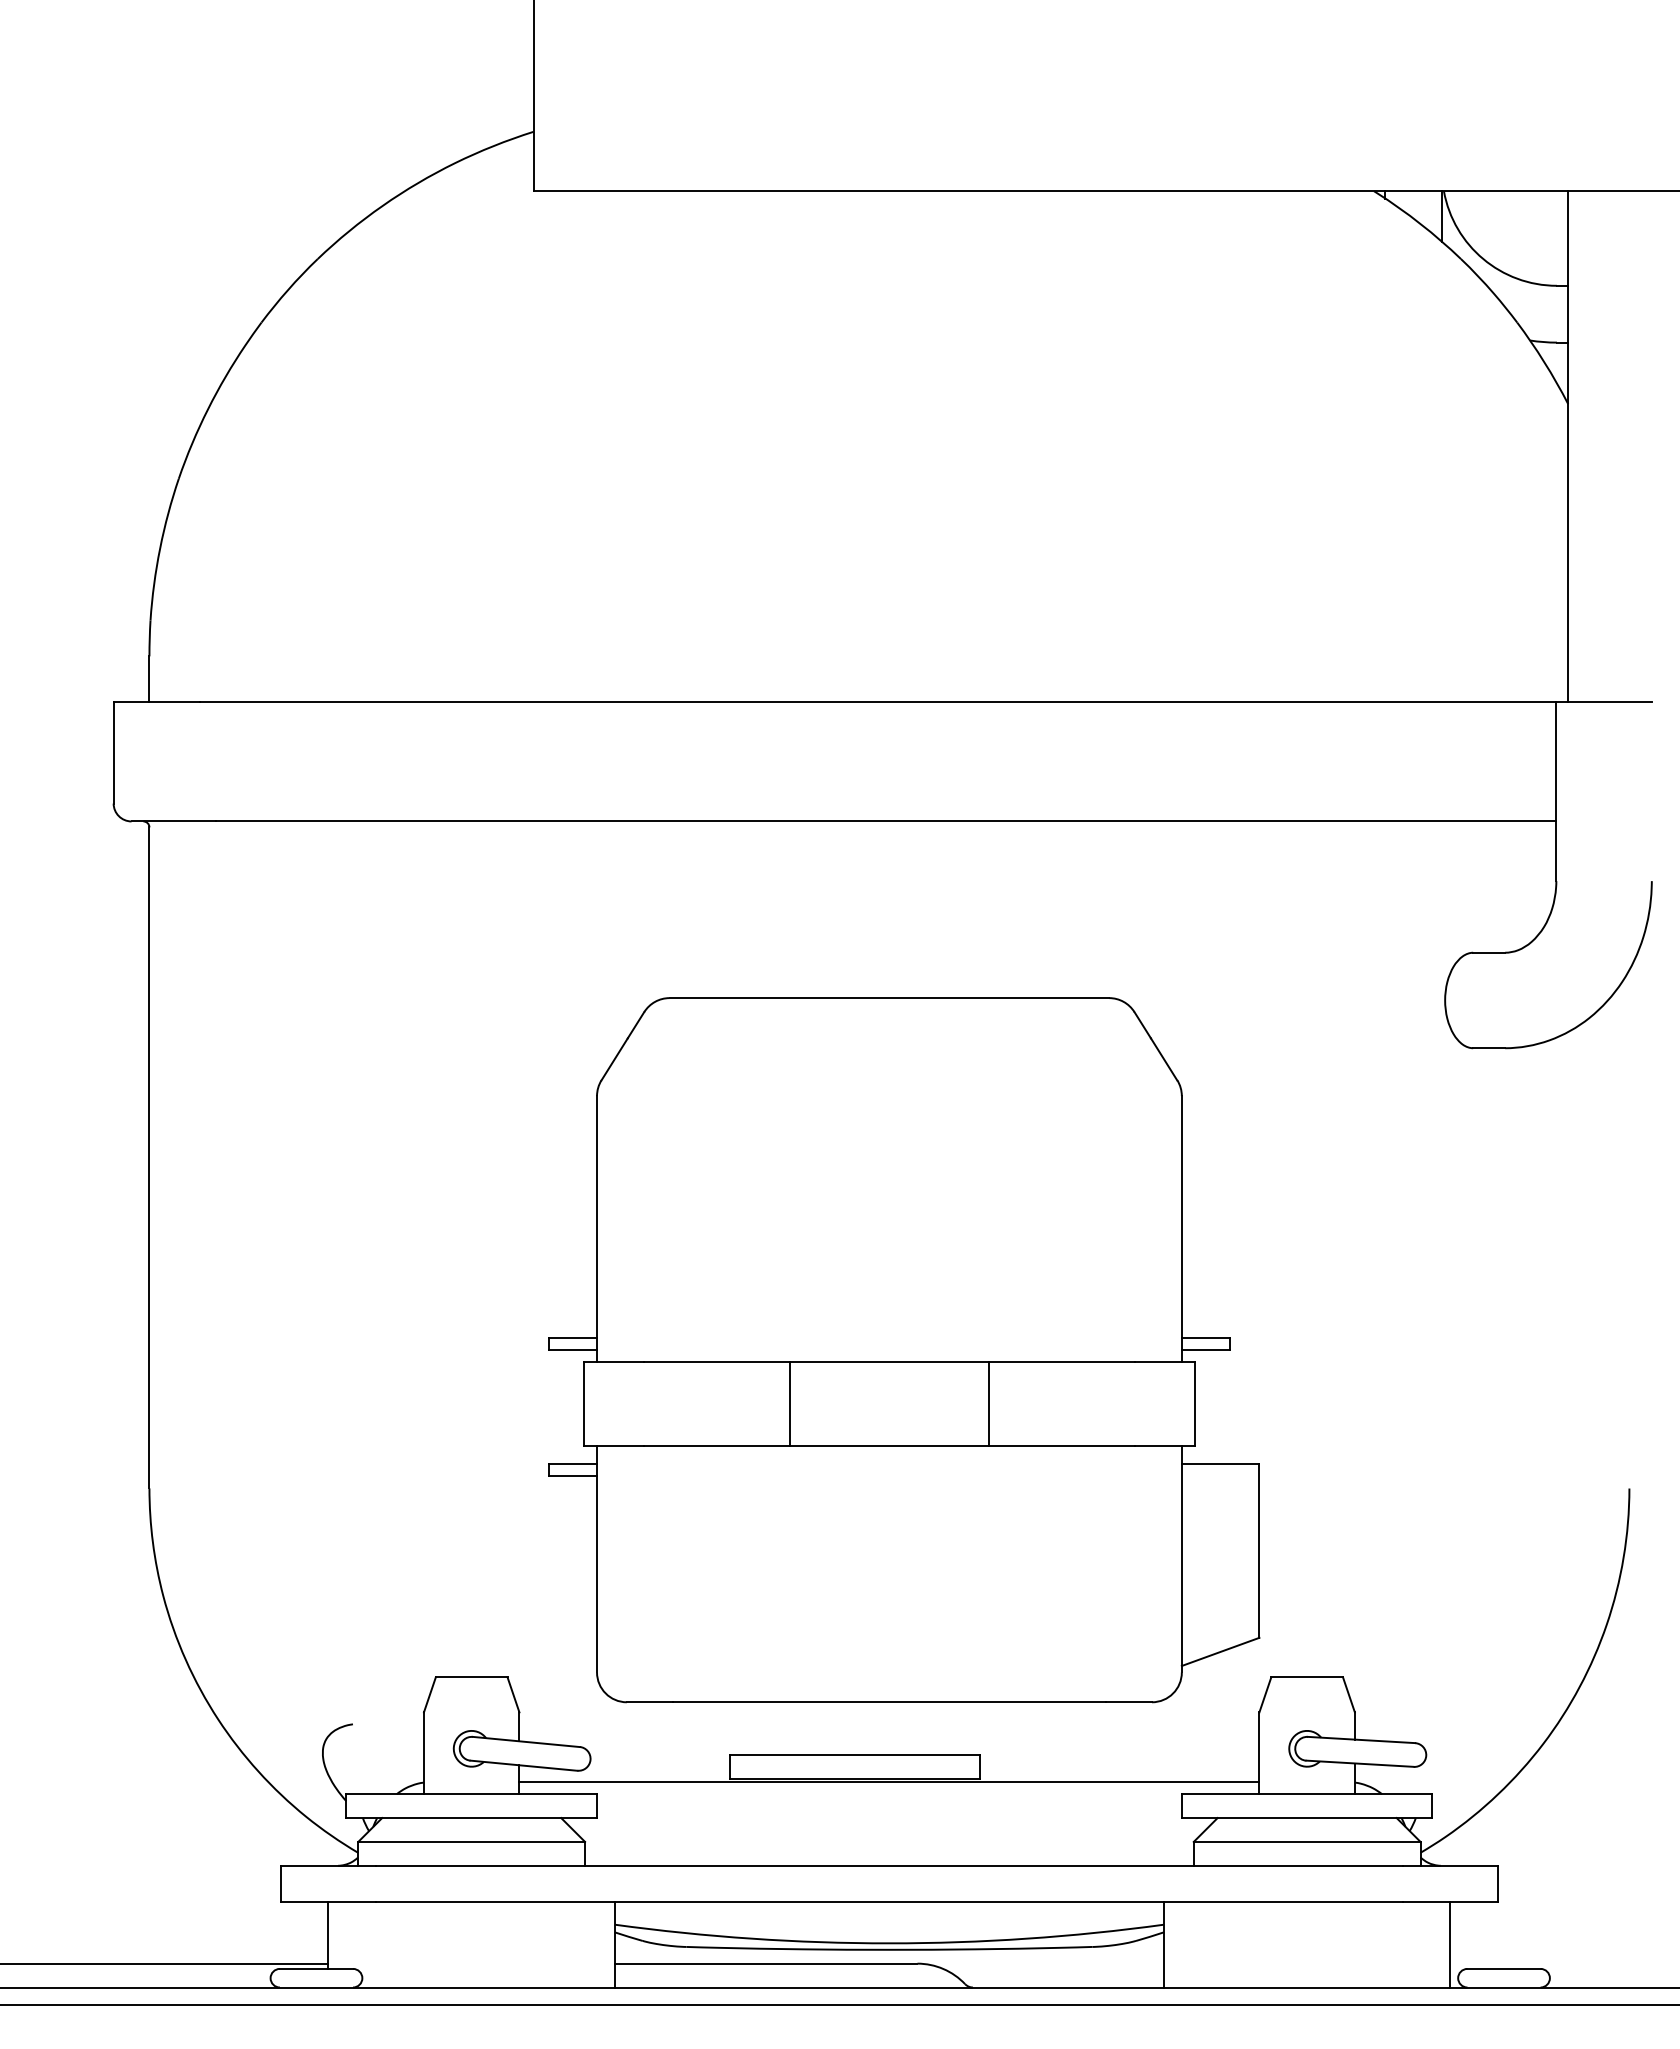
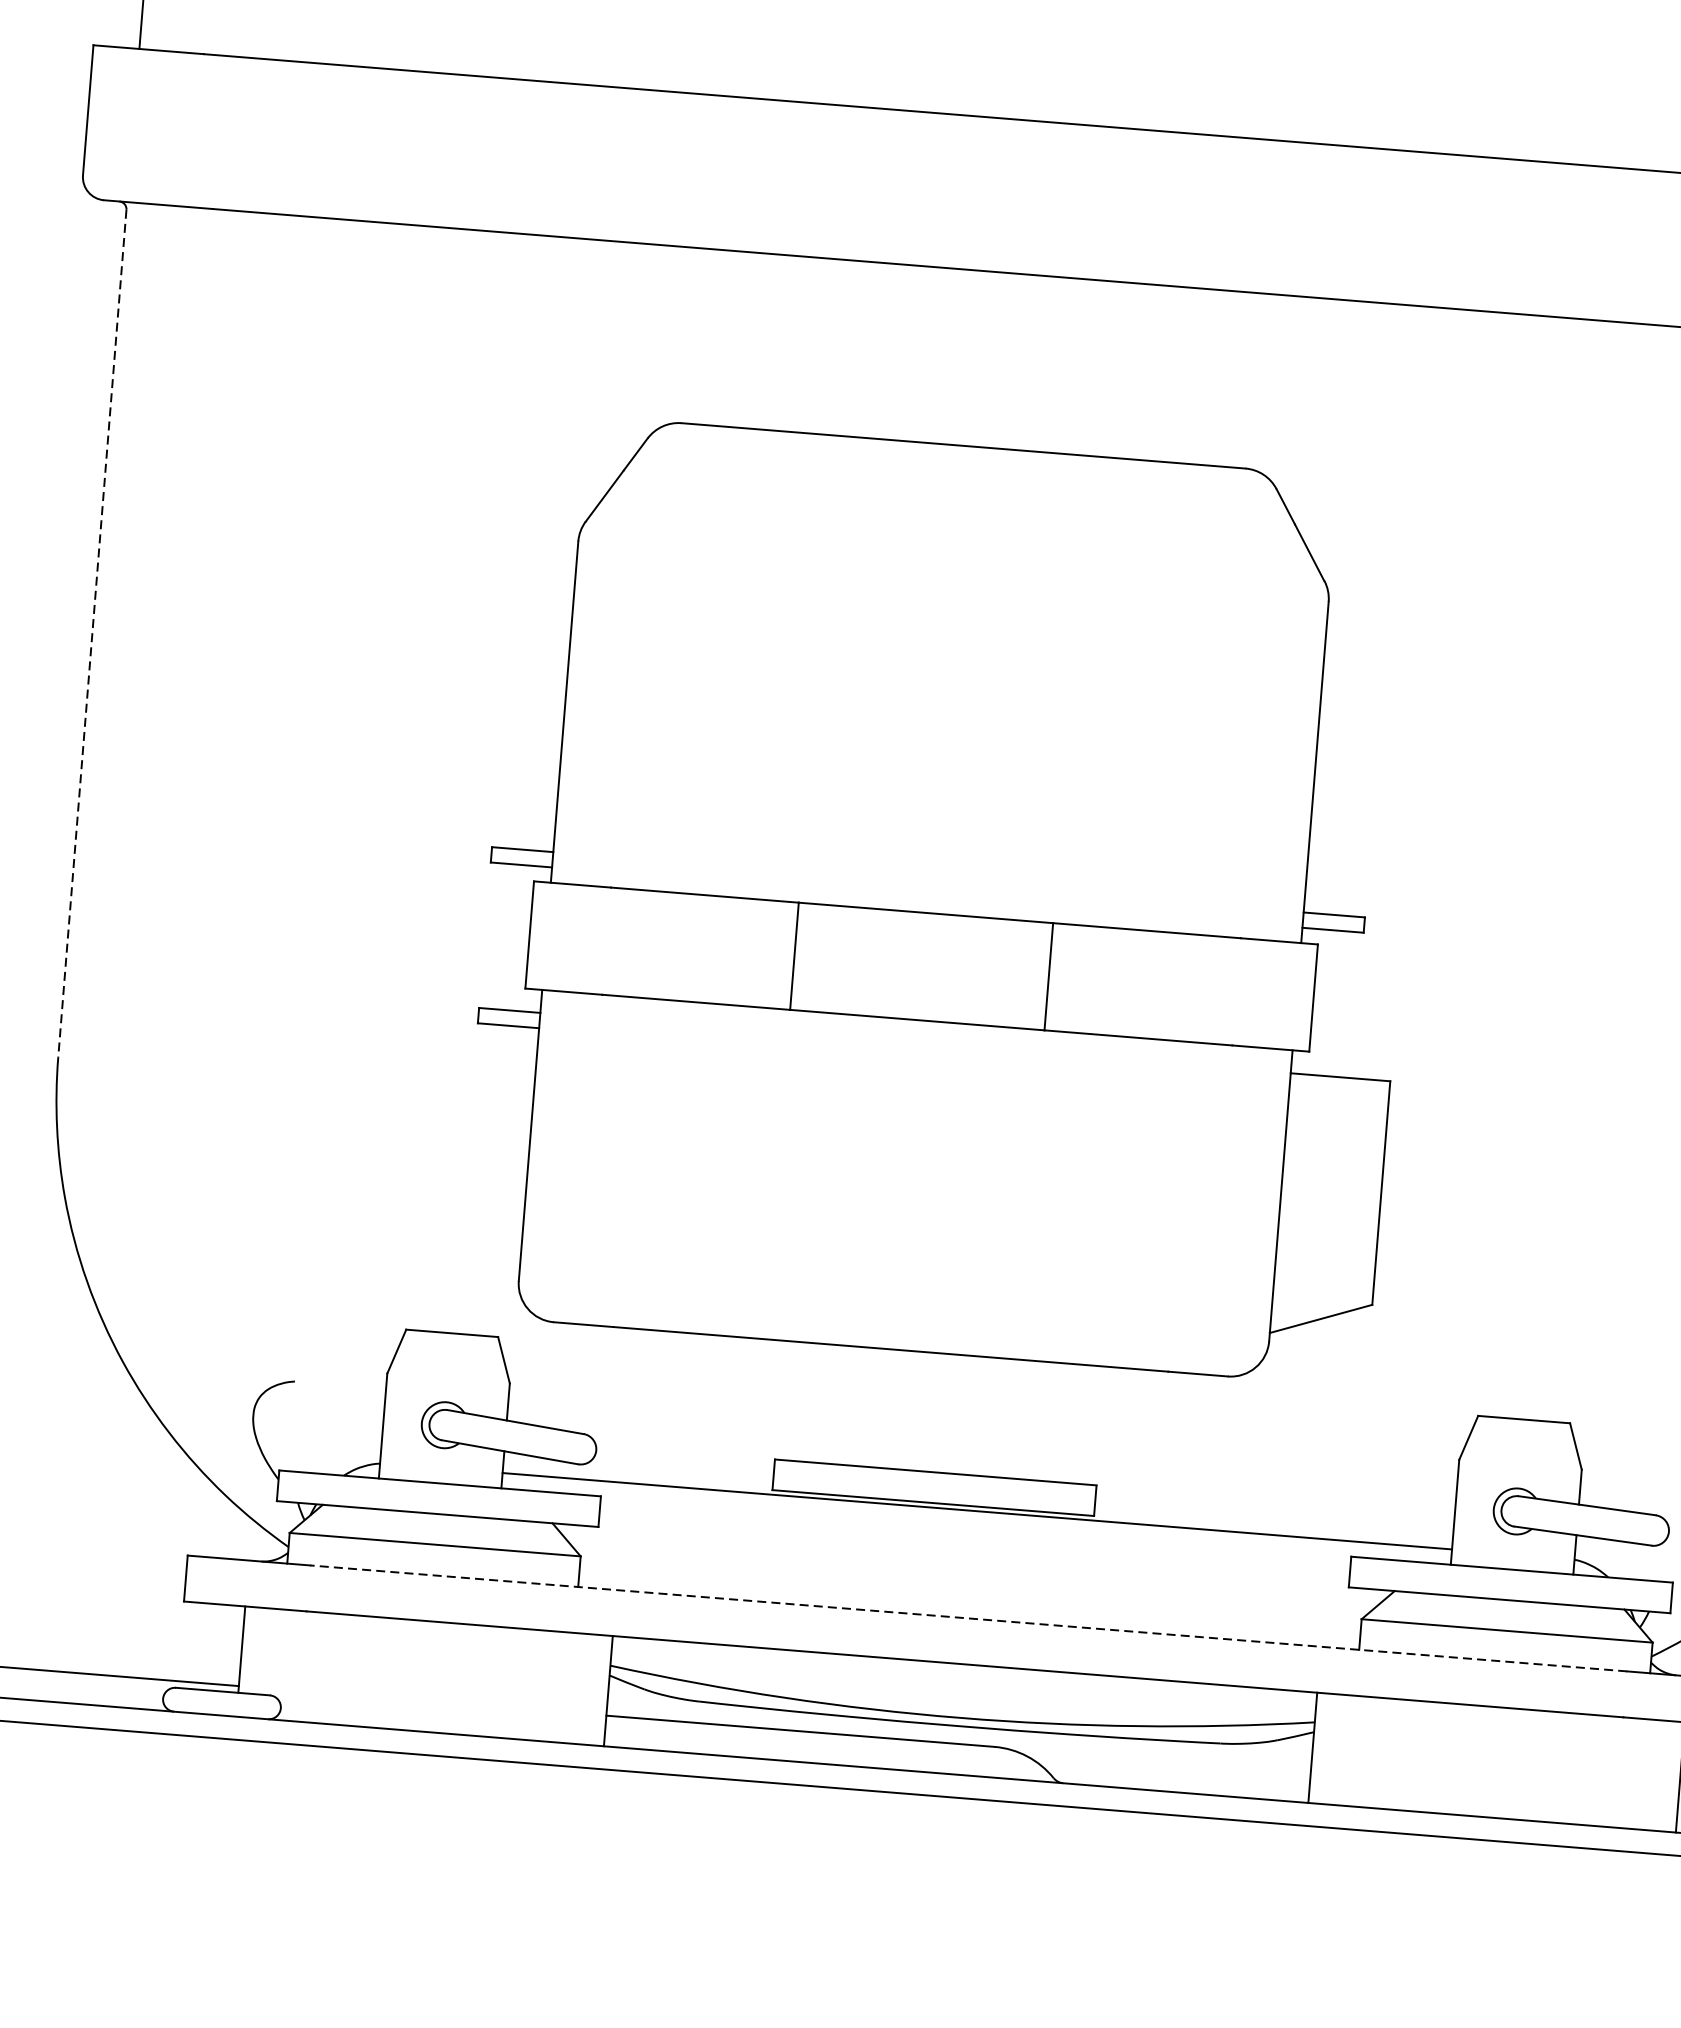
line: (149, 1158) -> (92, 634), solid -> dashed
part: (904, 1350) -> (946, 899), moved
line: (888, 1865) -> (967, 1617), solid -> dashed

